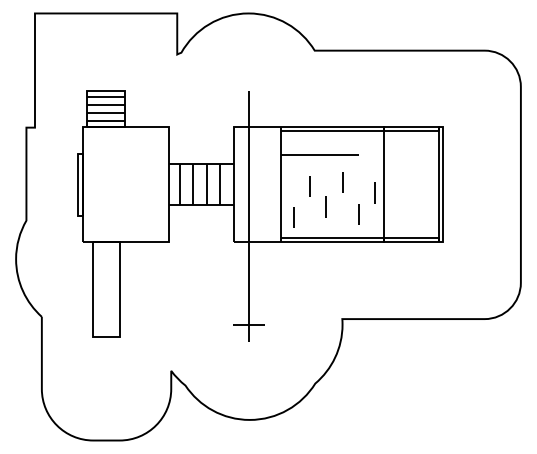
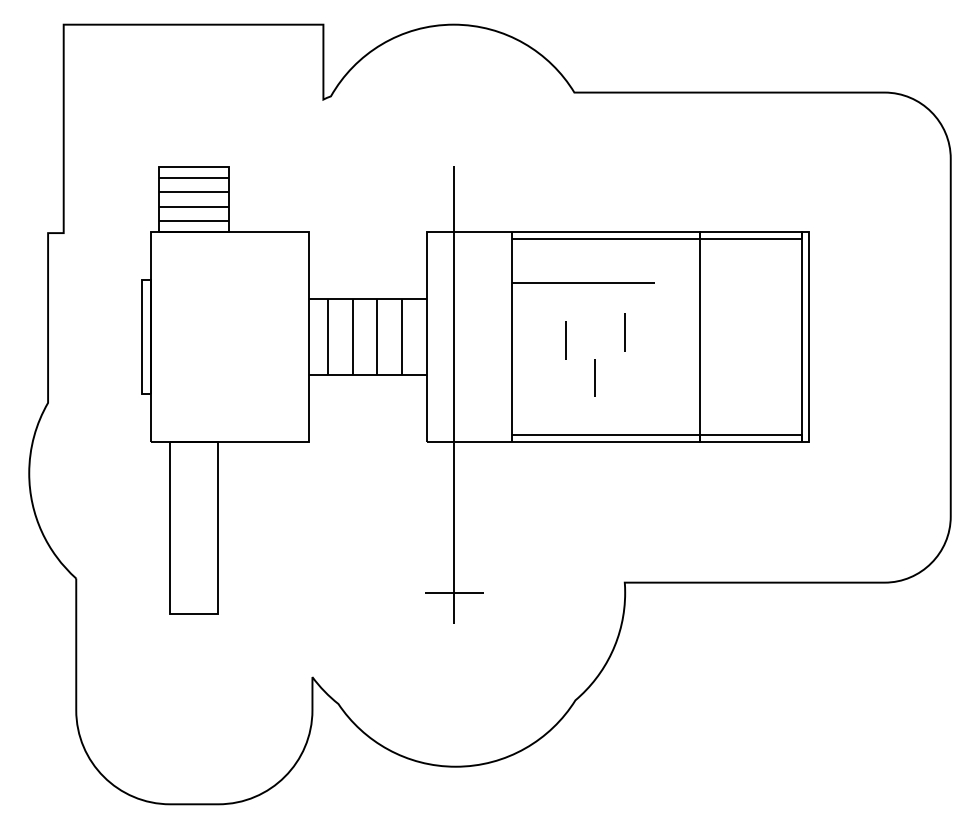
line: (374, 192) -> (683, 351), removed
line: (358, 214) -> (654, 391), removed
line: (293, 217) -> (535, 397), removed

